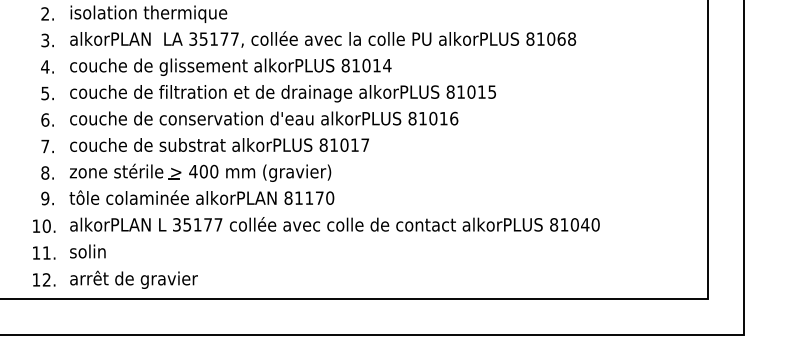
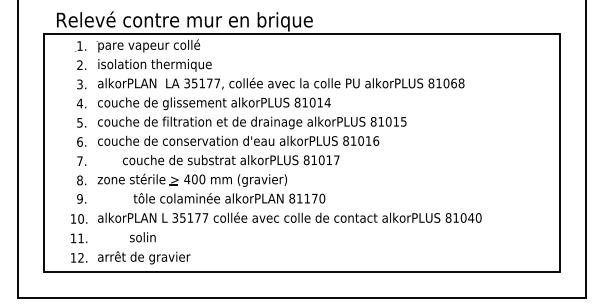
text: (219, 145) -> (231, 160), moved
text: (201, 197) -> (229, 198), moved
text: (87, 251) -> (142, 237), moved

